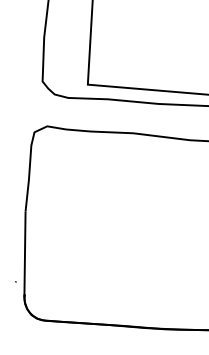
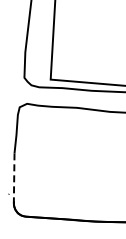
line: (25, 254) -> (14, 178), solid -> dashed

